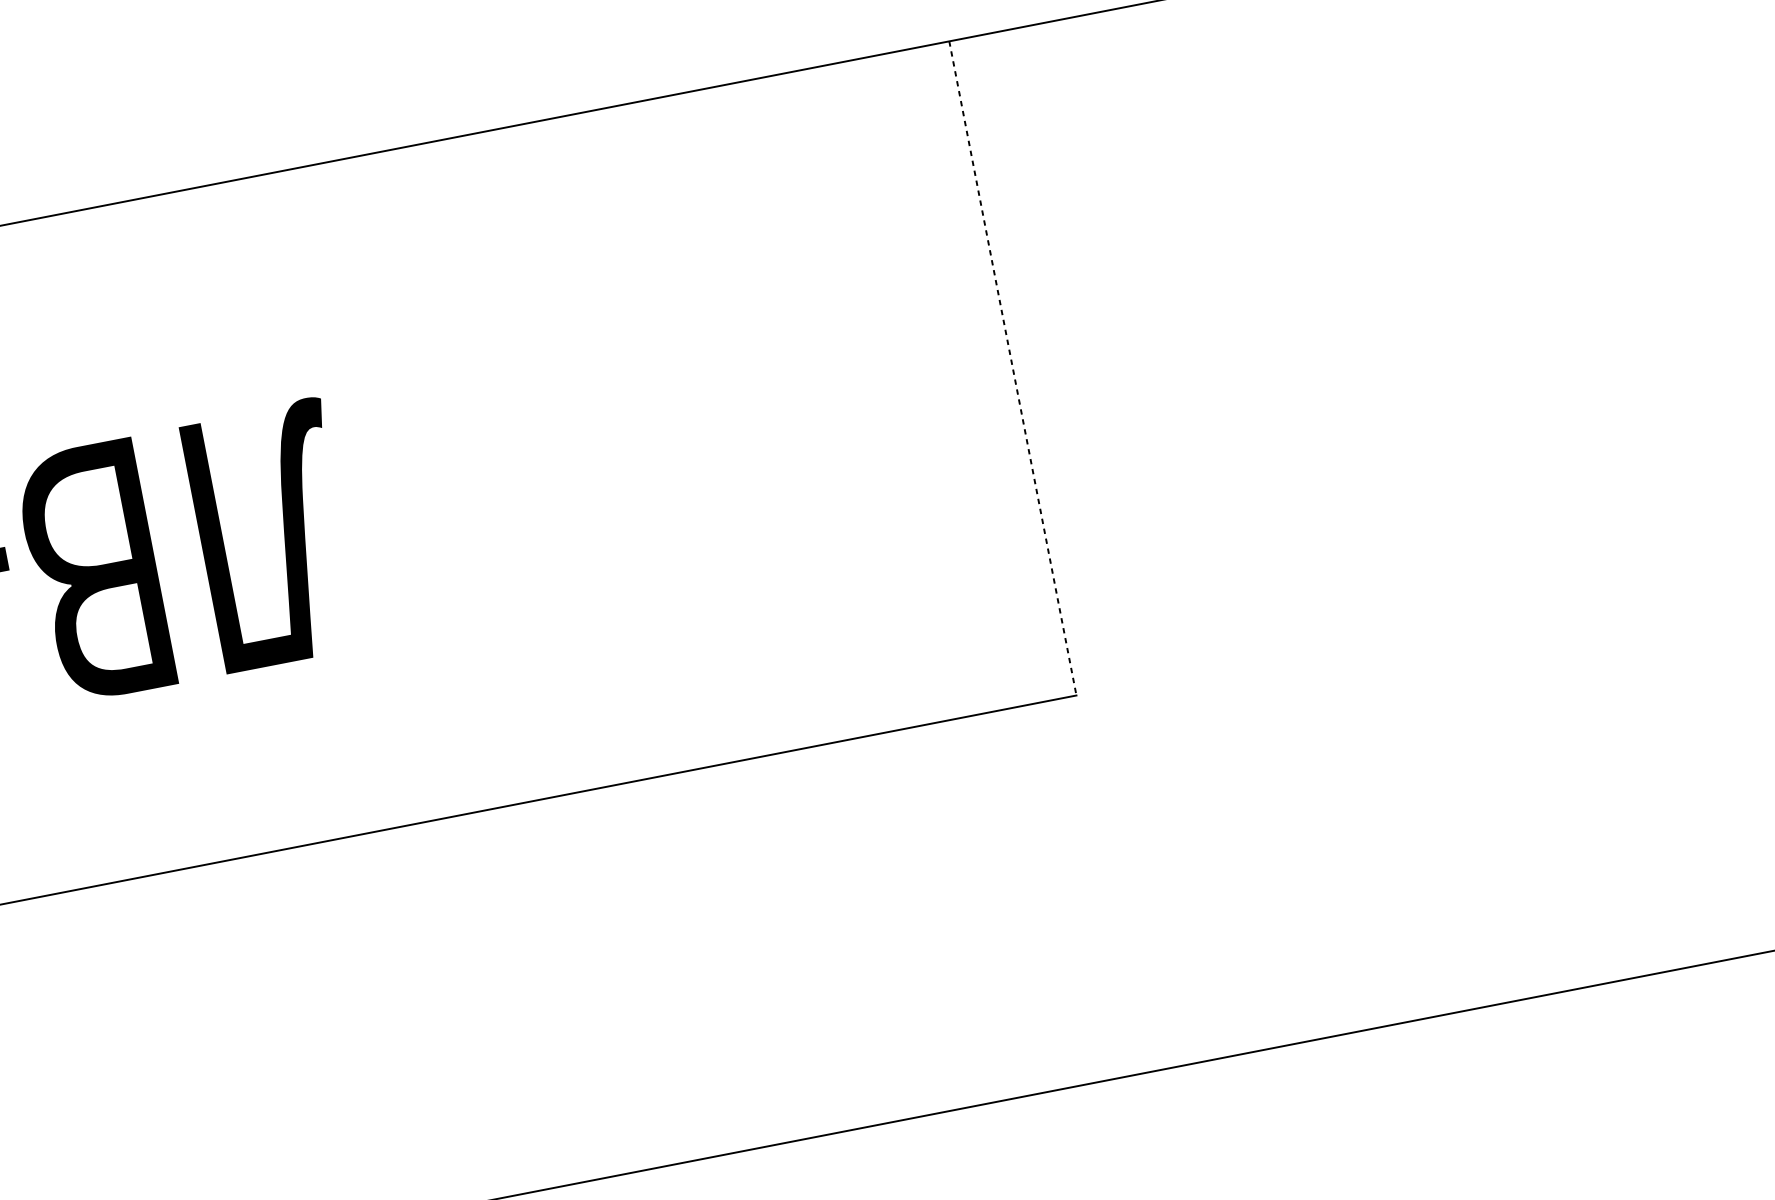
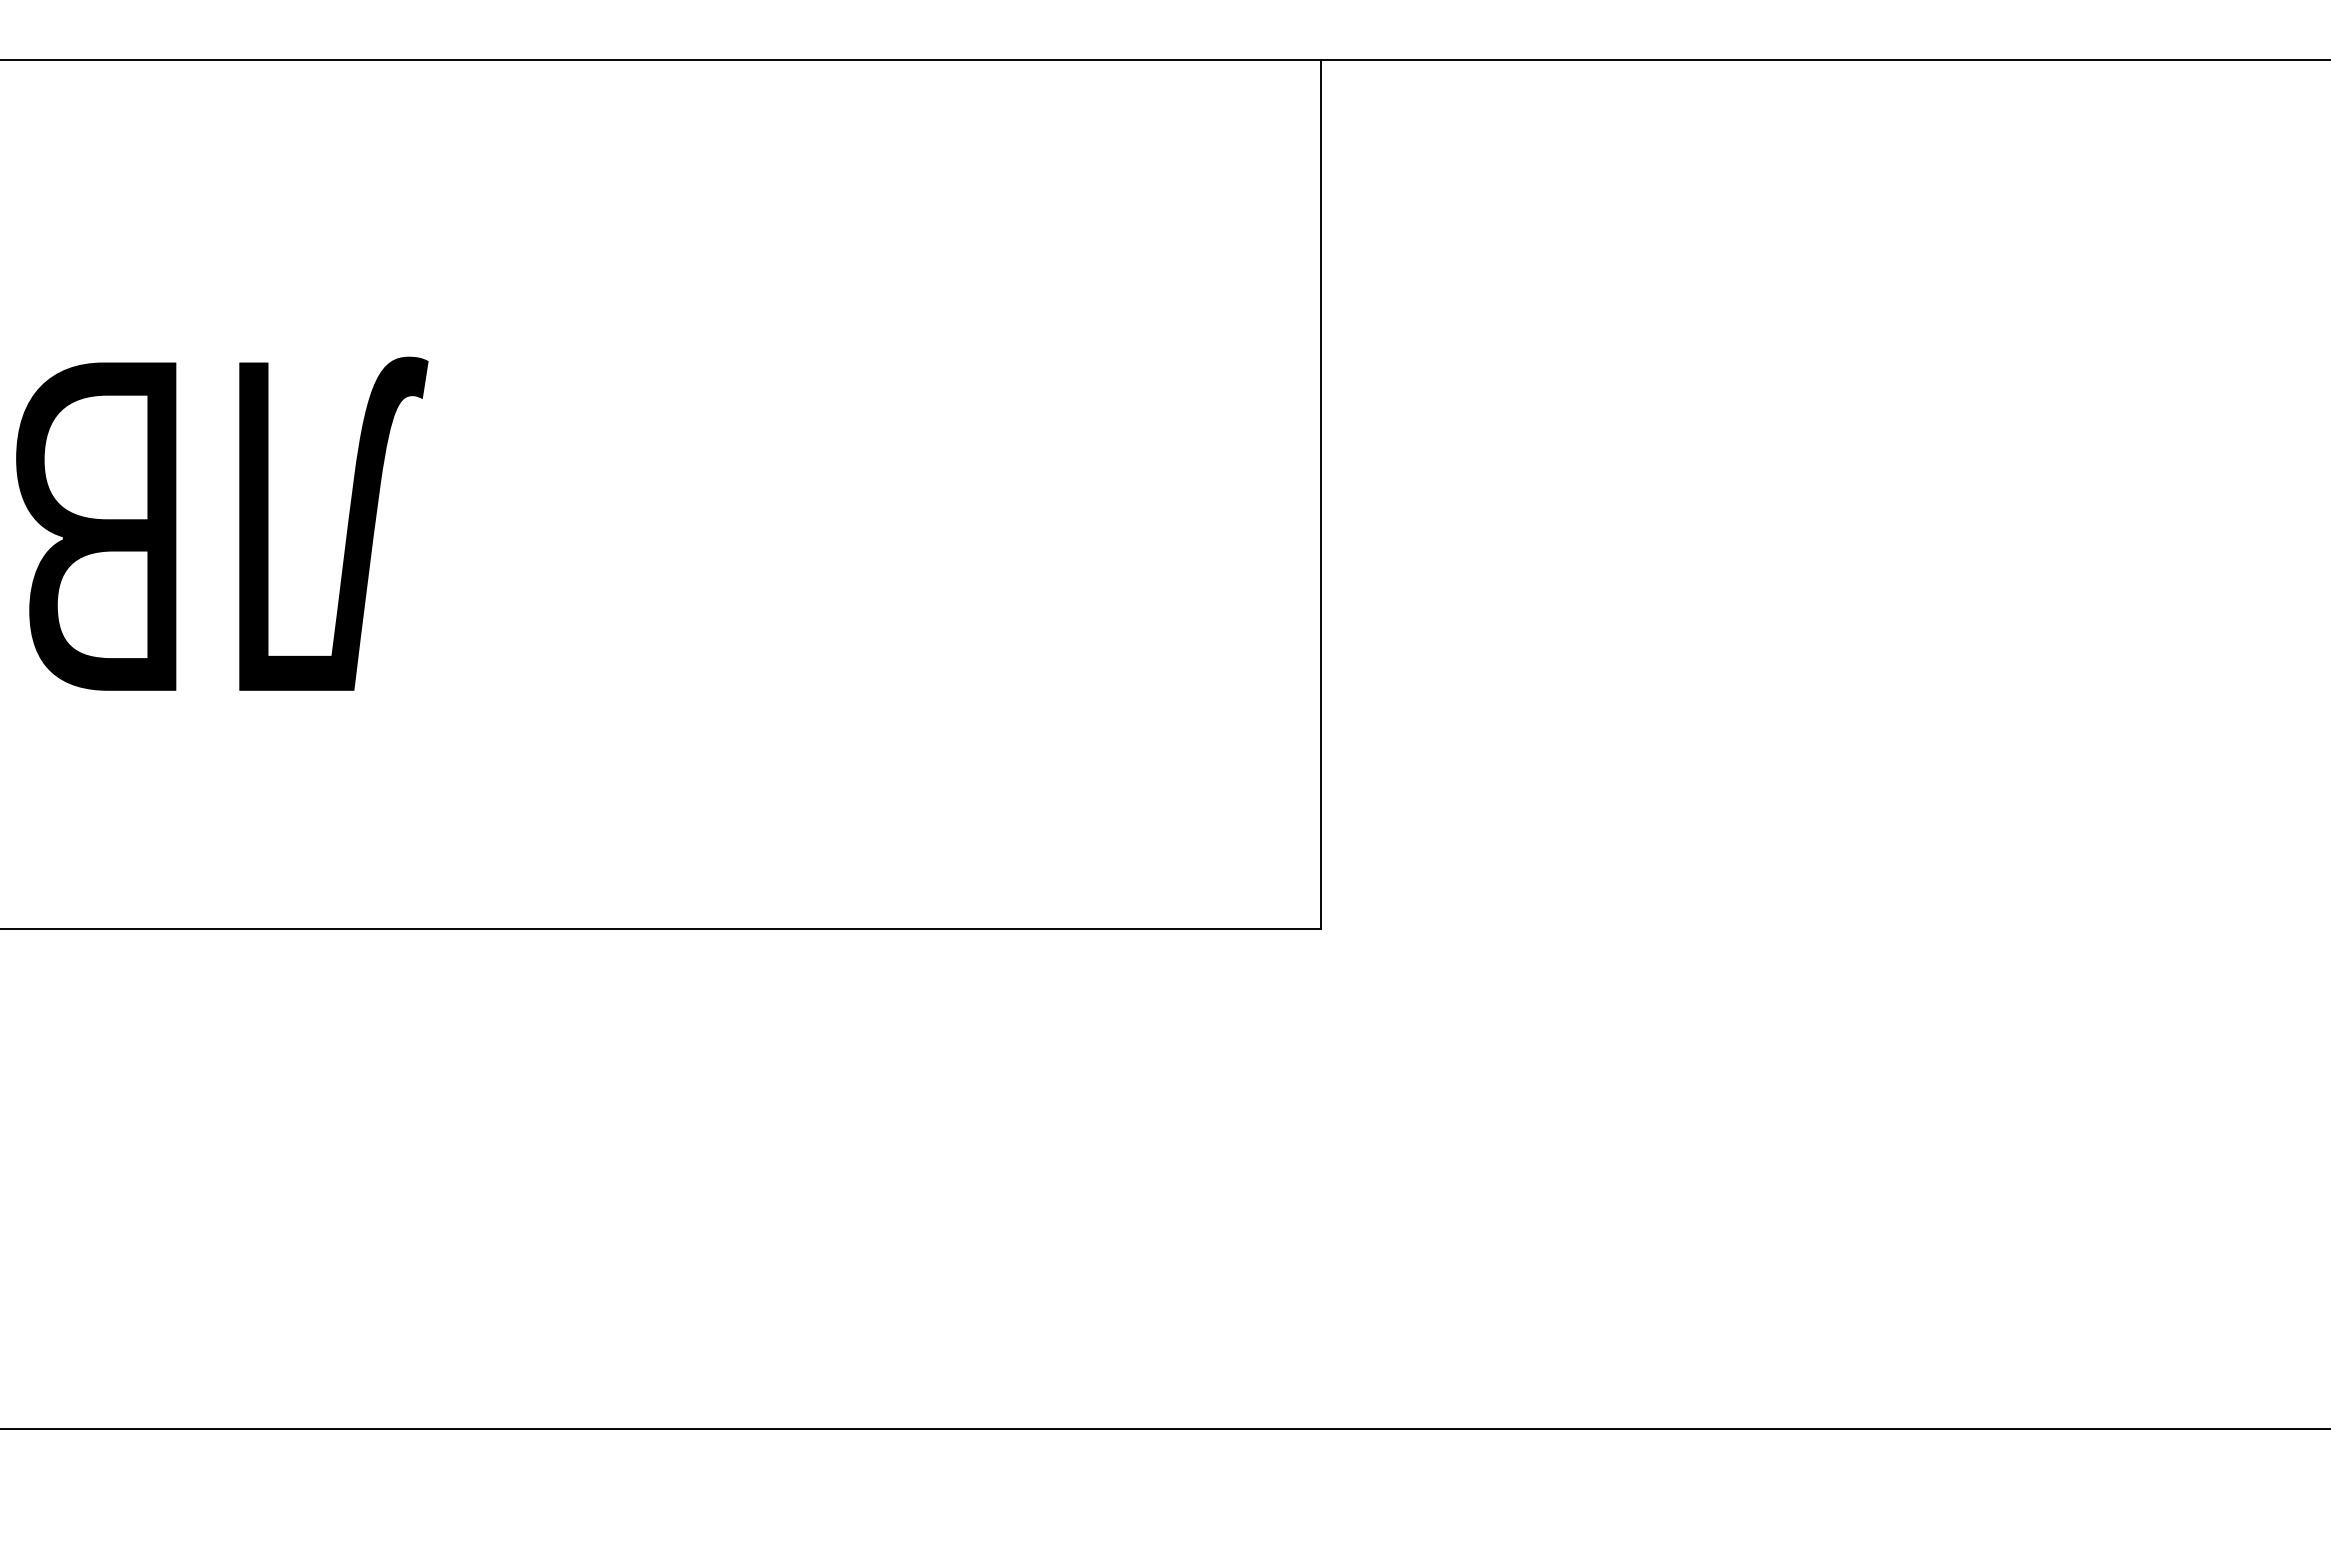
line: (1013, 369) -> (1321, 495), dashed -> solid

